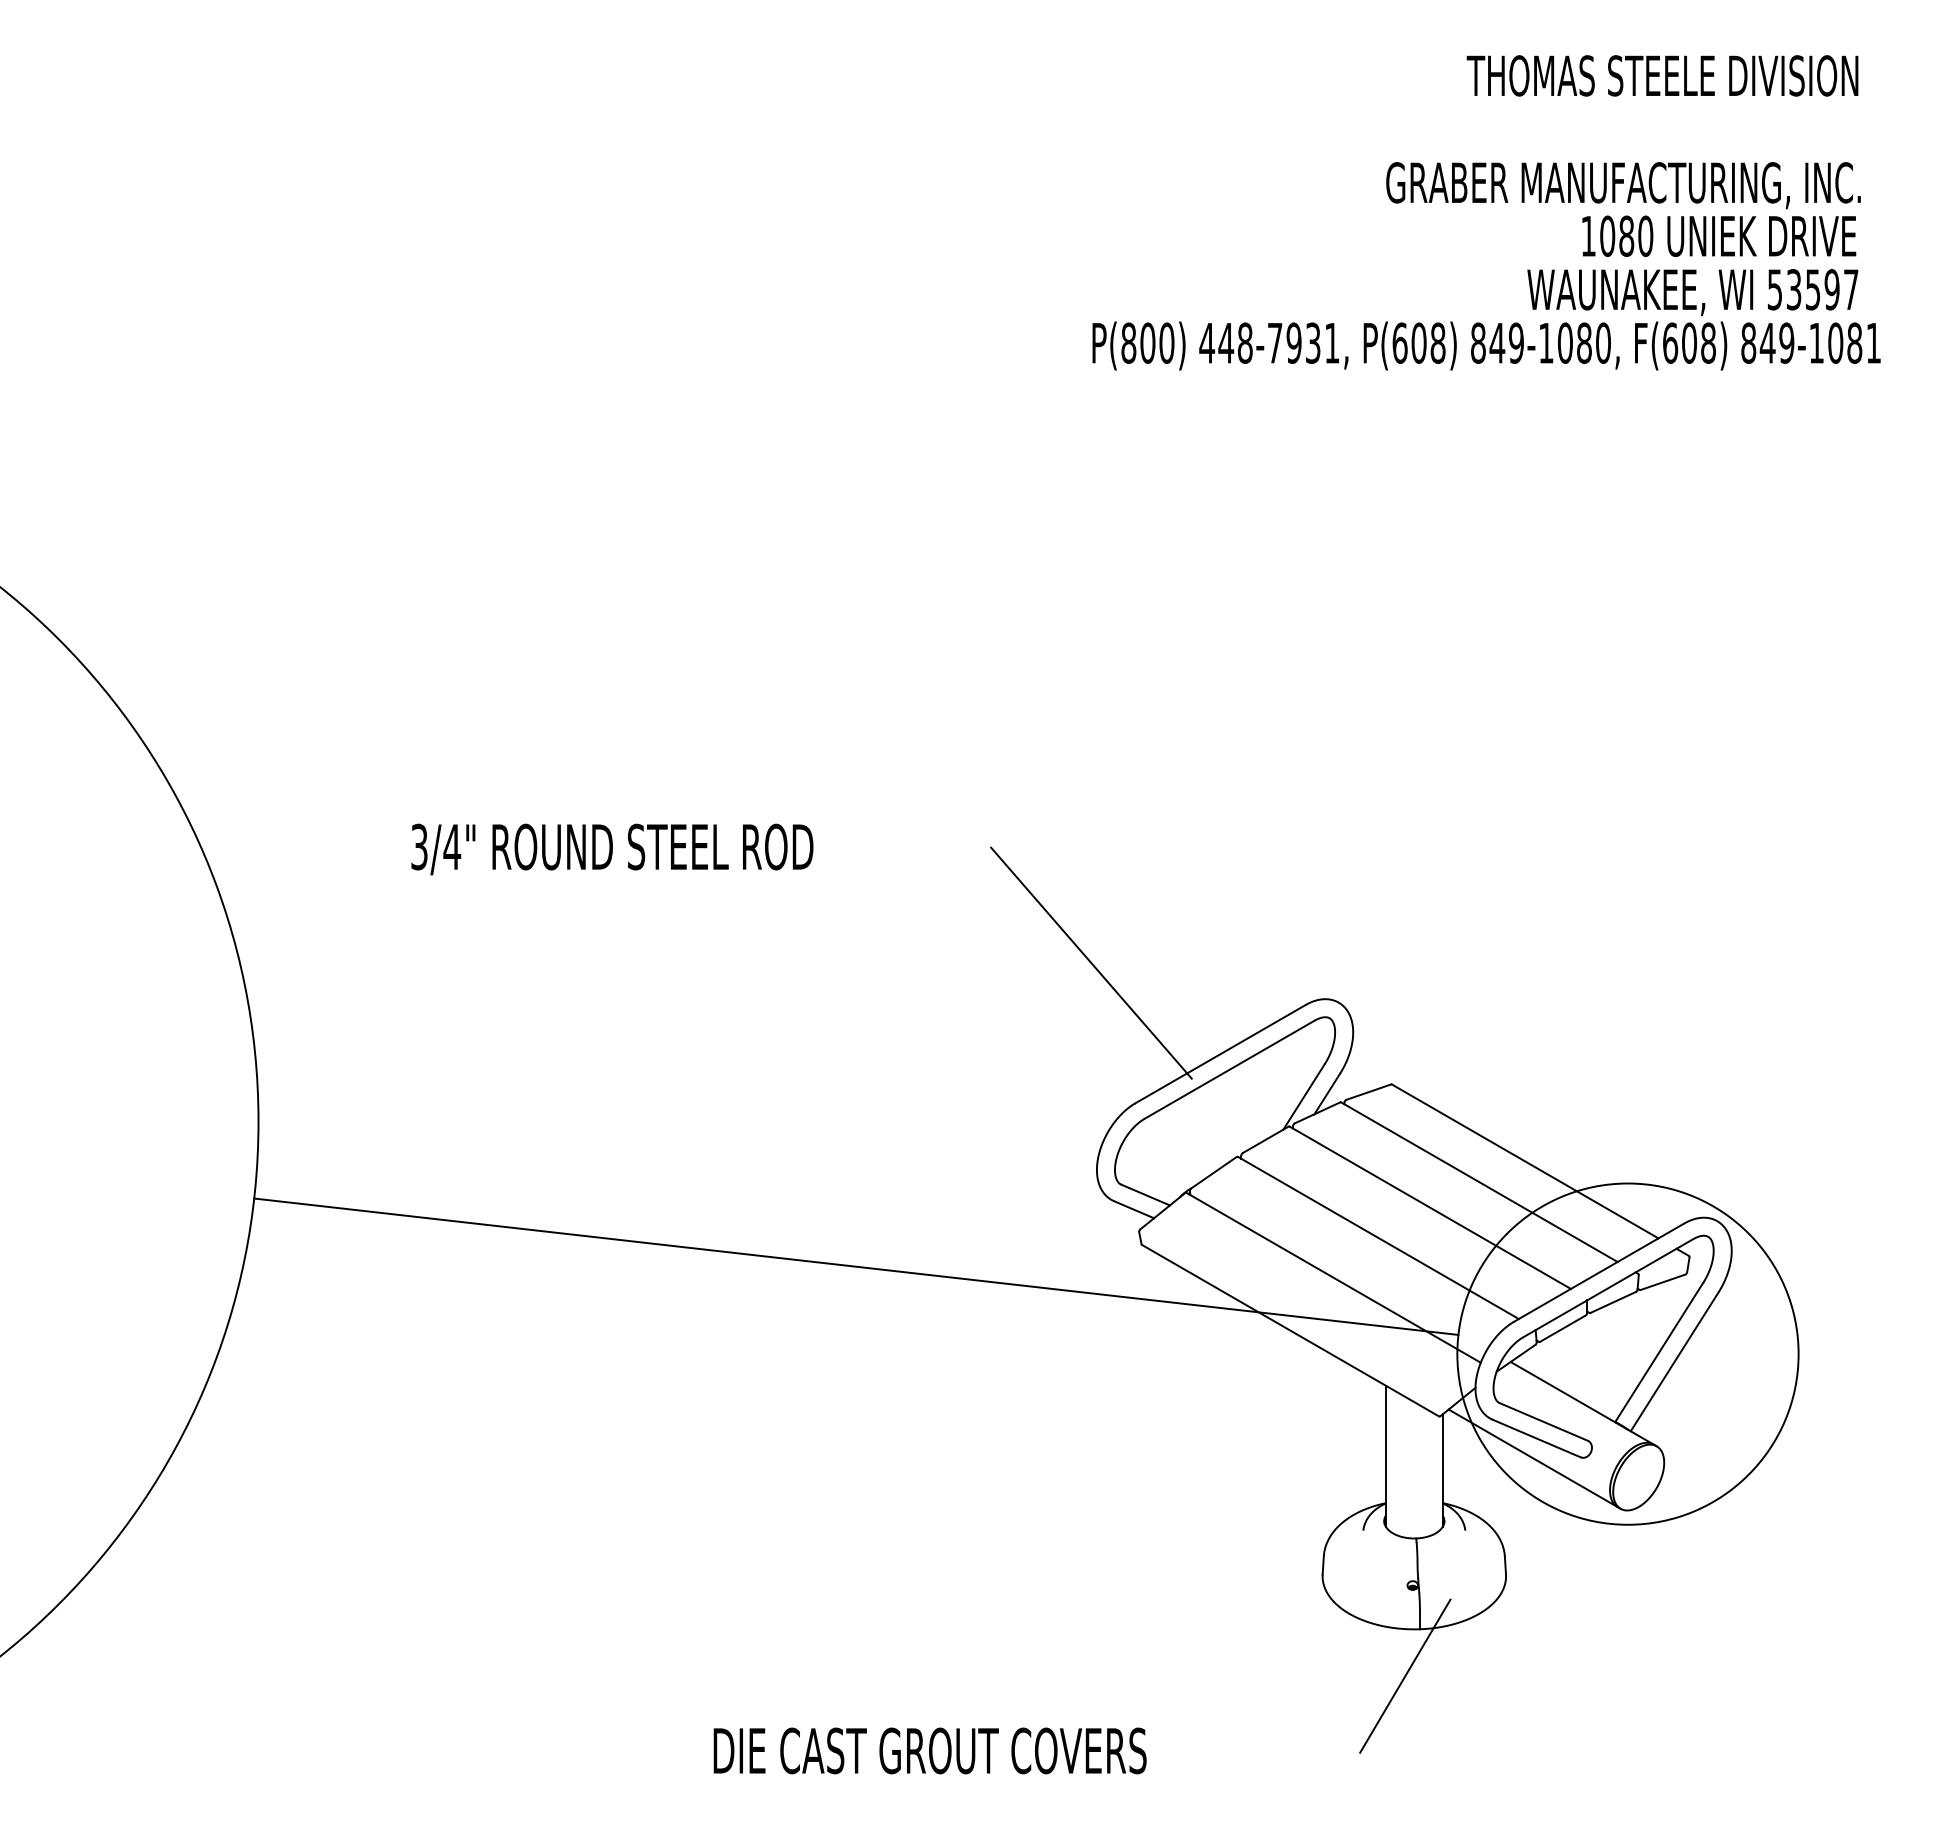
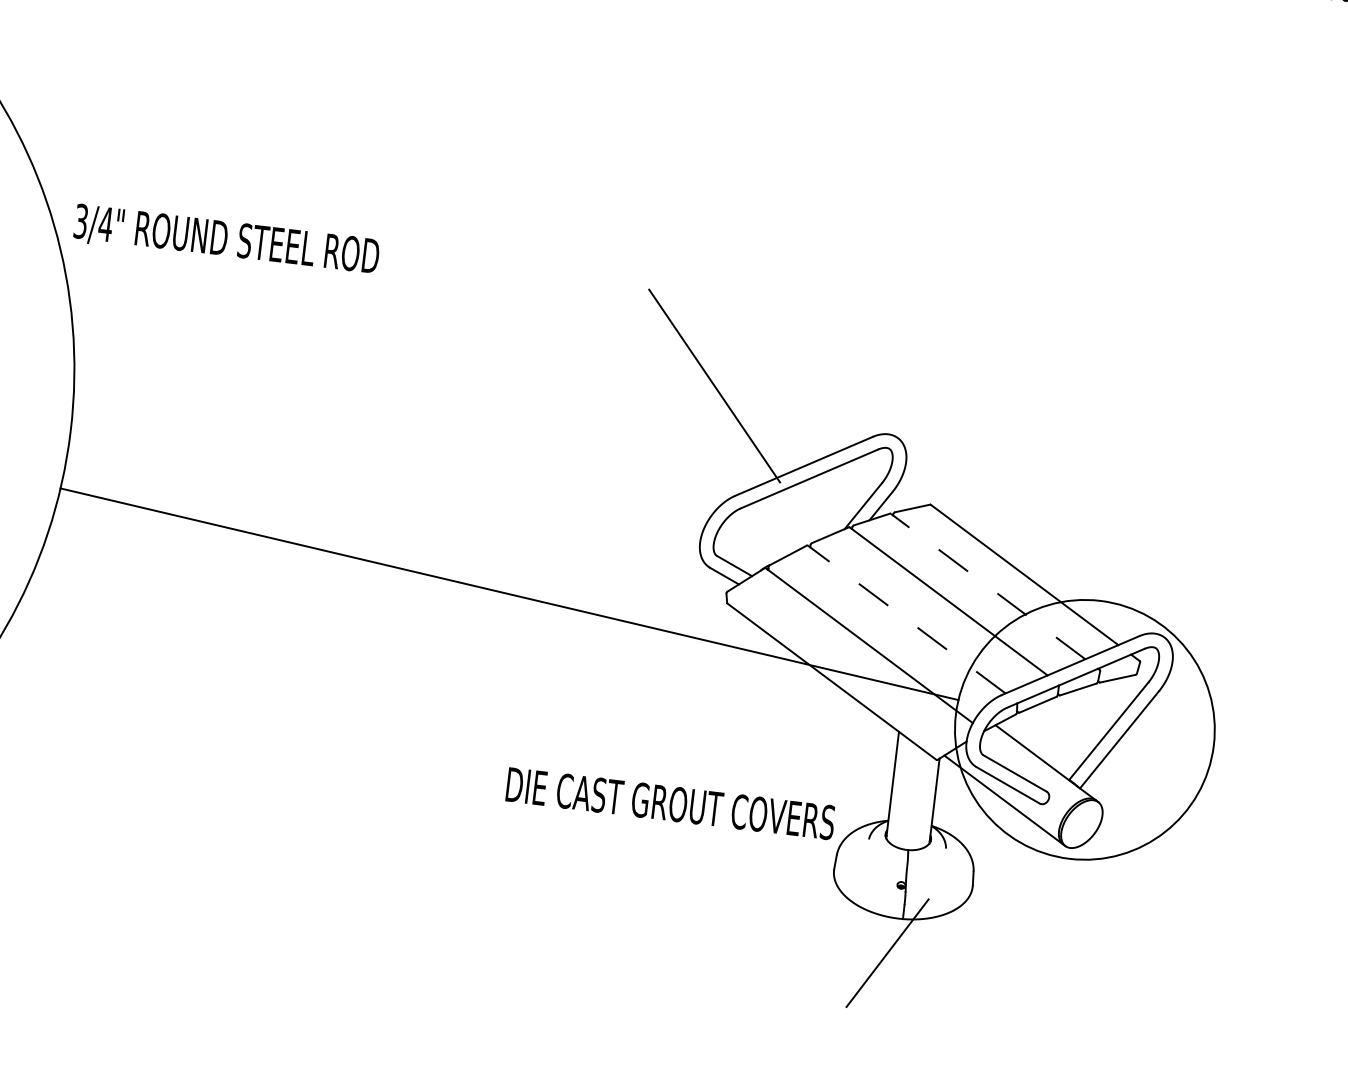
text: (612, 849) -> (226, 240), moved
line: (1479, 1182) -> (988, 586), solid -> dashed
line: (1378, 1237) -> (906, 619), solid -> dashed
text: (929, 1750) -> (670, 803), moved

